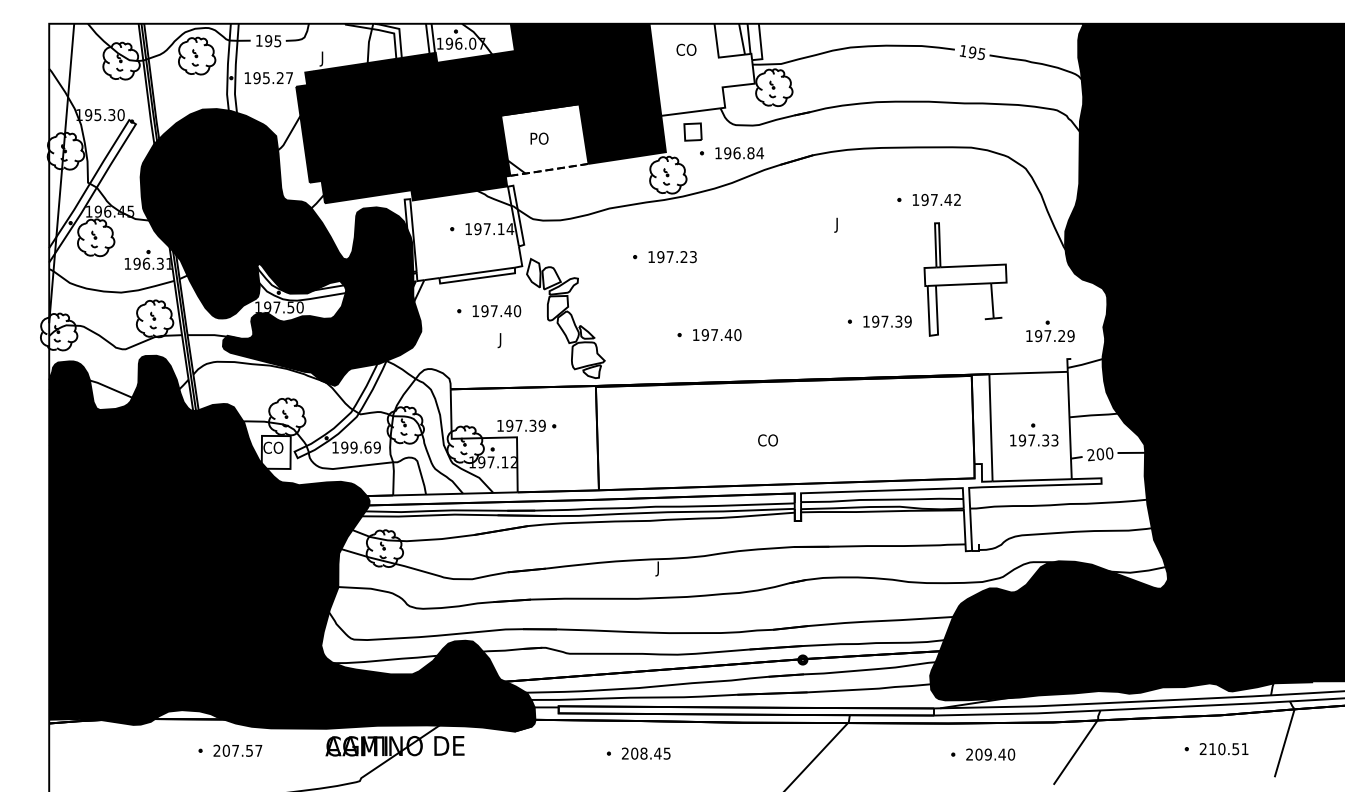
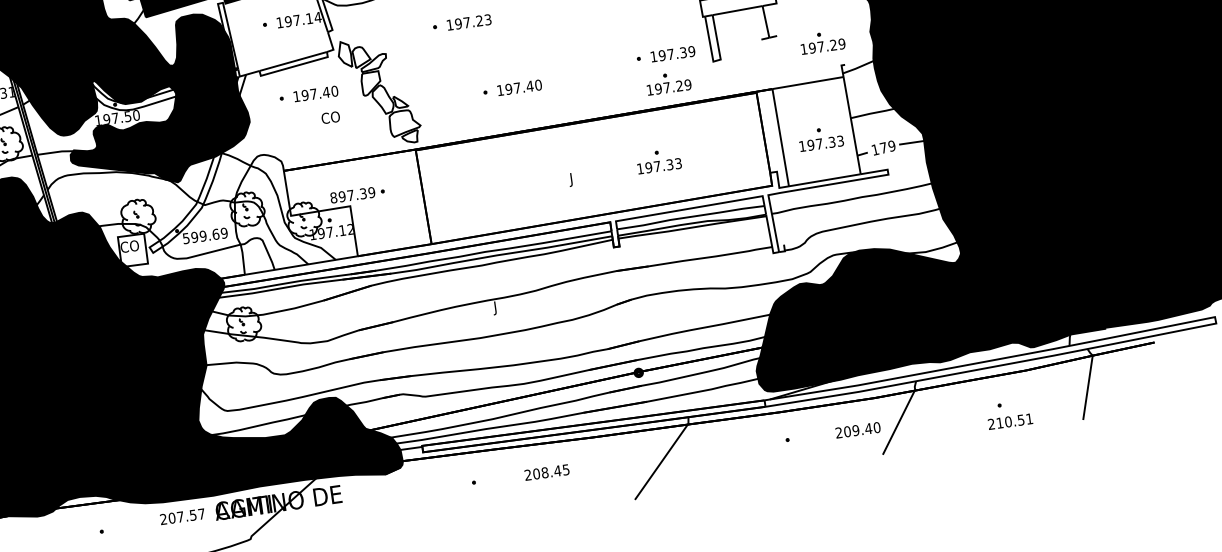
text: (508, 340) -> (330, 119), J -> CO
part: (878, 352) -> (668, 83), added
text: (500, 425) -> (333, 197), 197.39 -> 897.39
part: (856, 434) -> (659, 160), added
text: (766, 441) -> (578, 178), CO -> J
text: (335, 447) -> (186, 238), 199.69 -> 599.69
text: (1100, 454) -> (883, 148), 200 -> 179
text: (1223, 749) -> (1009, 422), moved
text: (237, 750) -> (182, 516), moved
text: (646, 753) -> (547, 472), moved
text: (990, 754) -> (857, 430), moved

